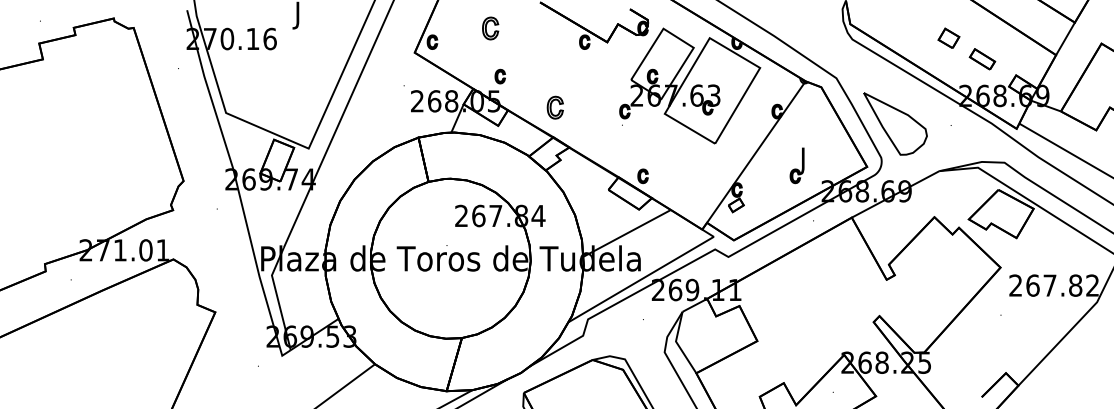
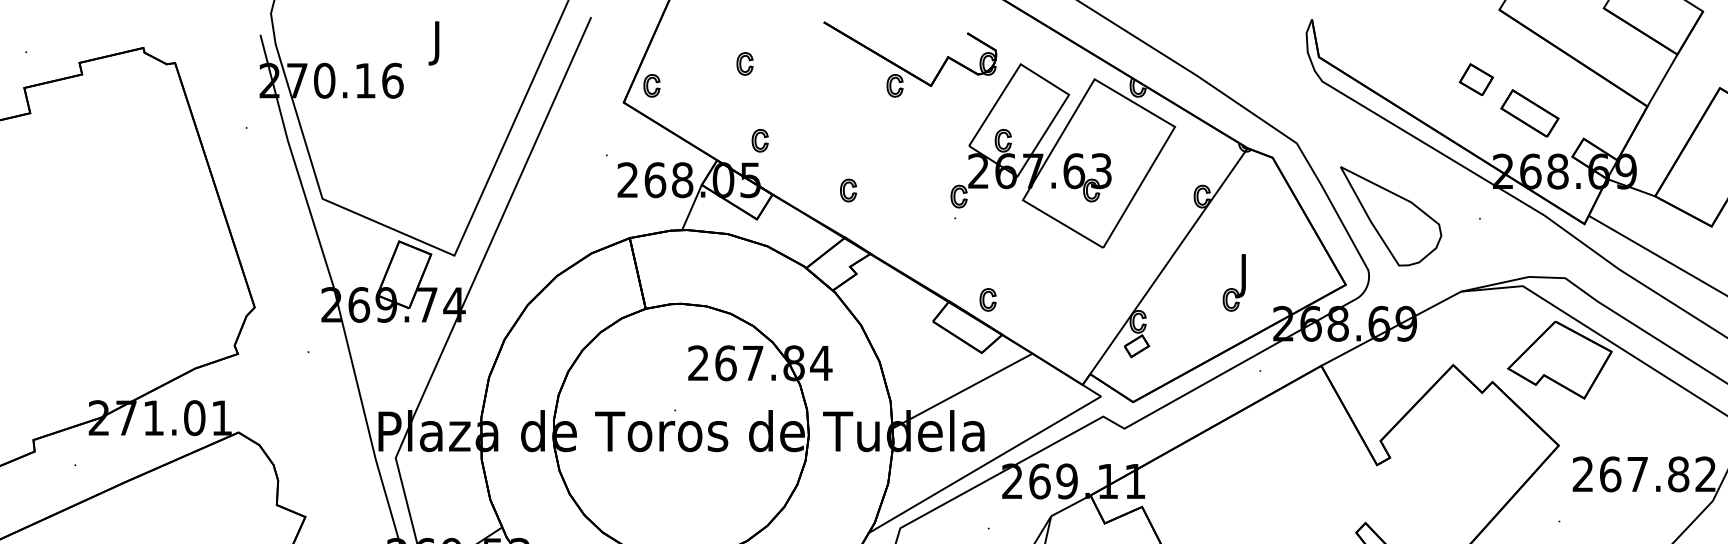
part: (490, 28) -> (744, 63), size x0.62
part: (982, 58) -> (1529, 111), size x1.43
part: (555, 107) -> (848, 190), size x0.62

